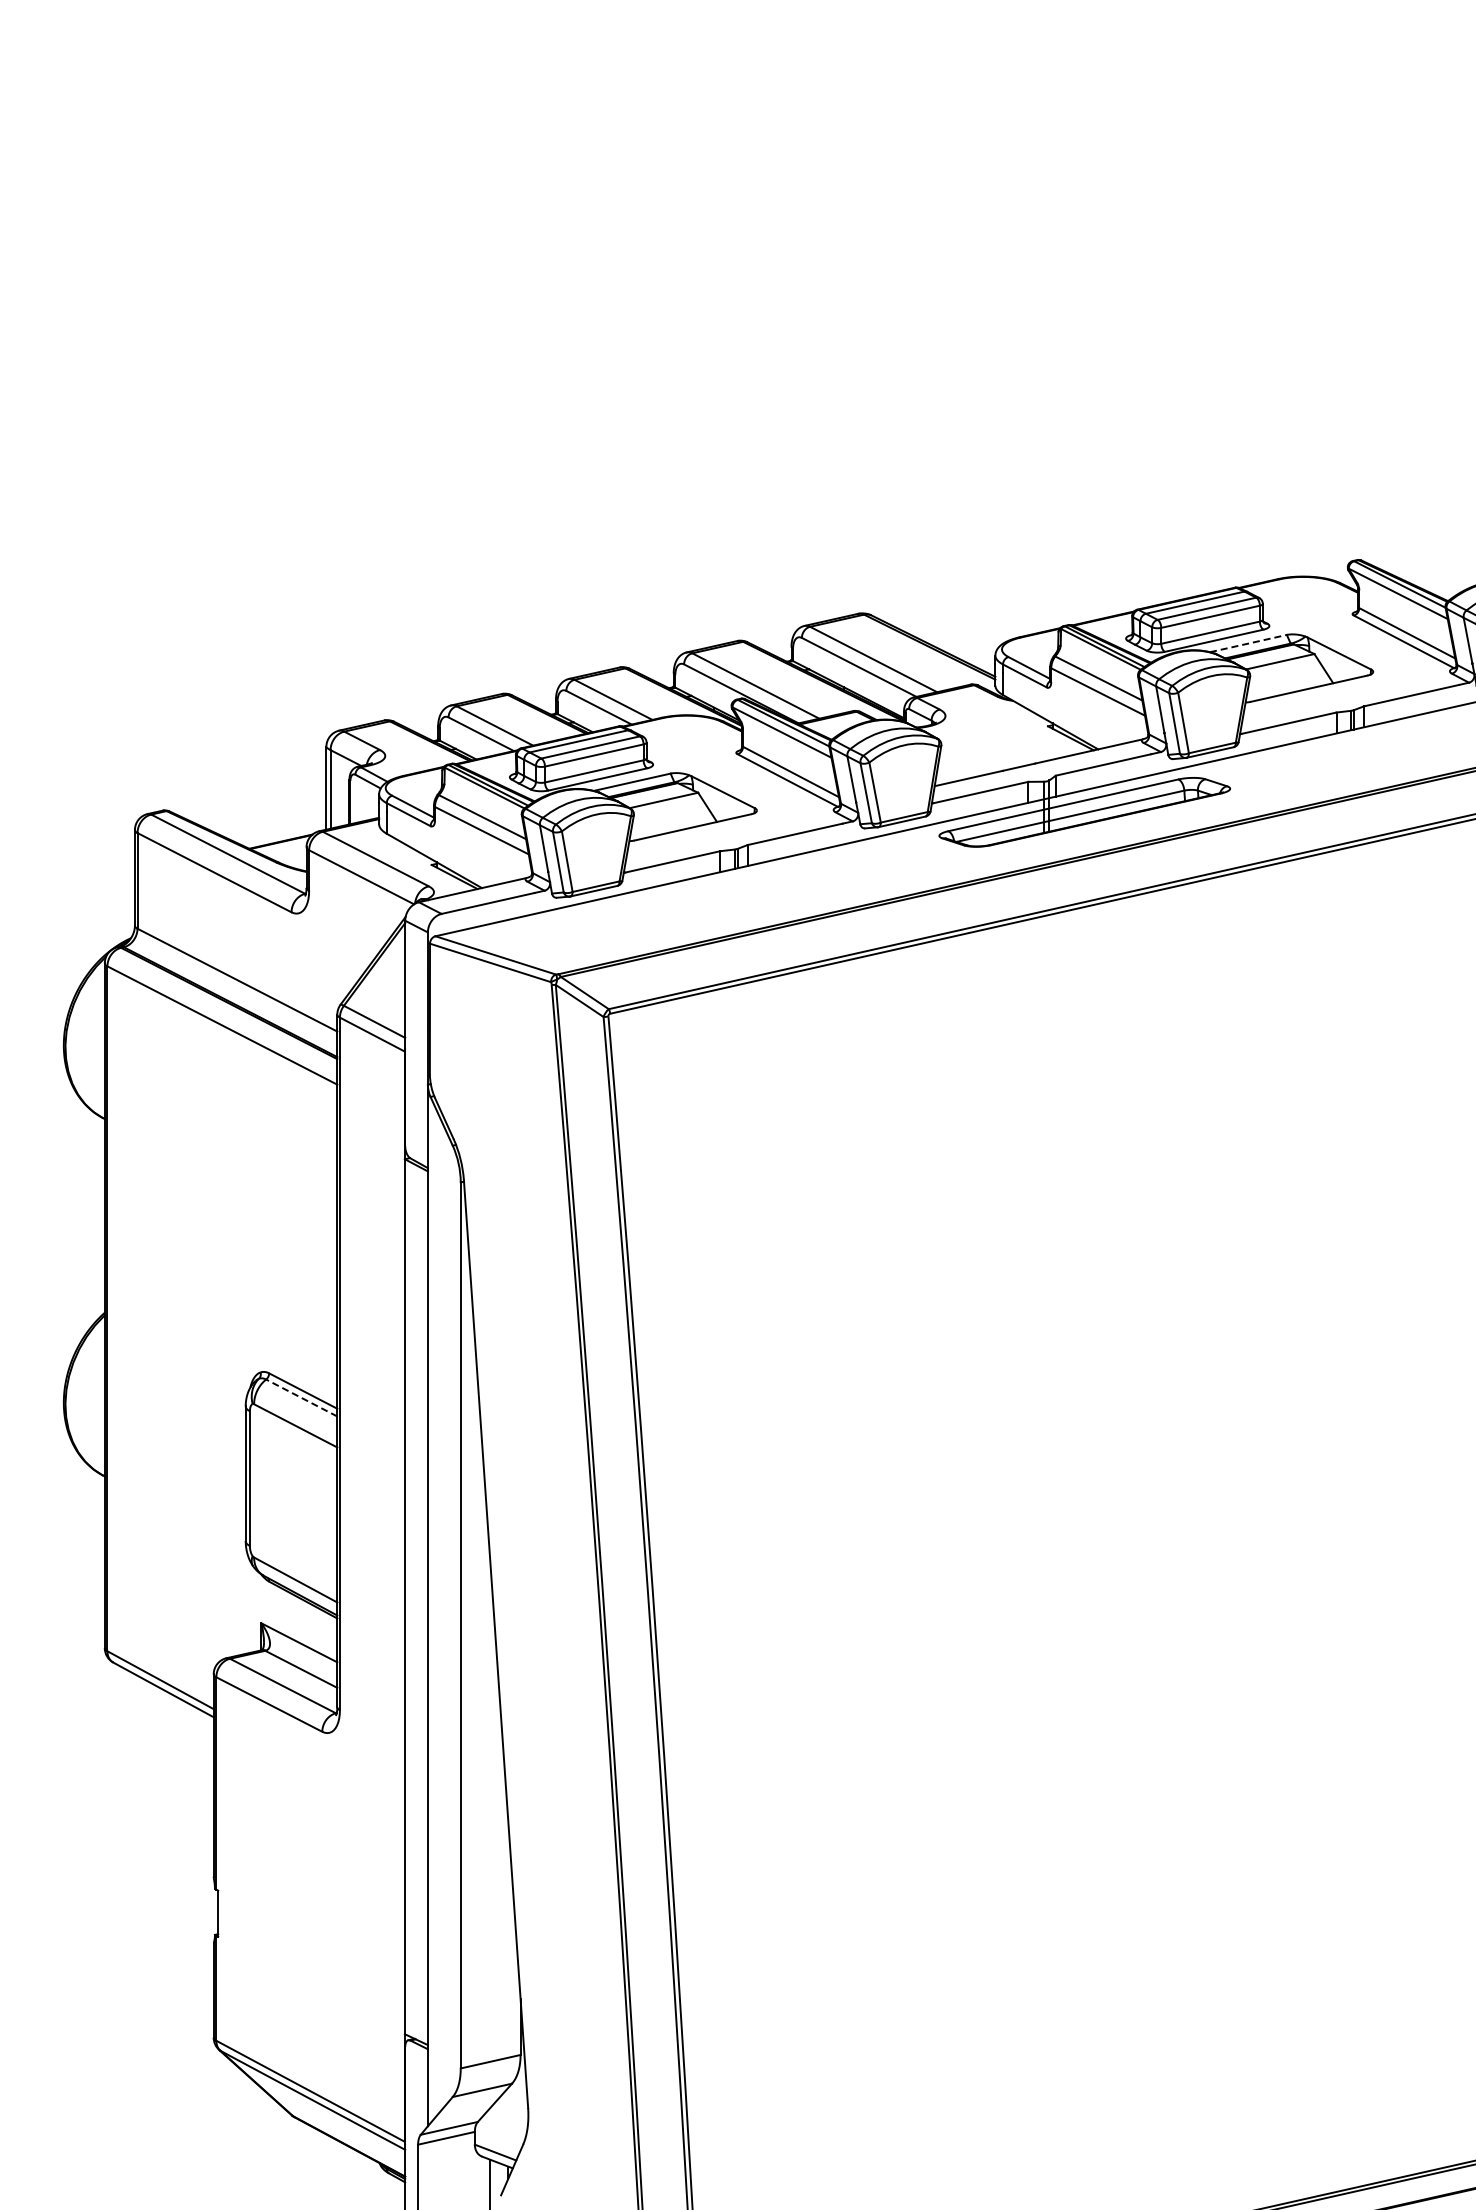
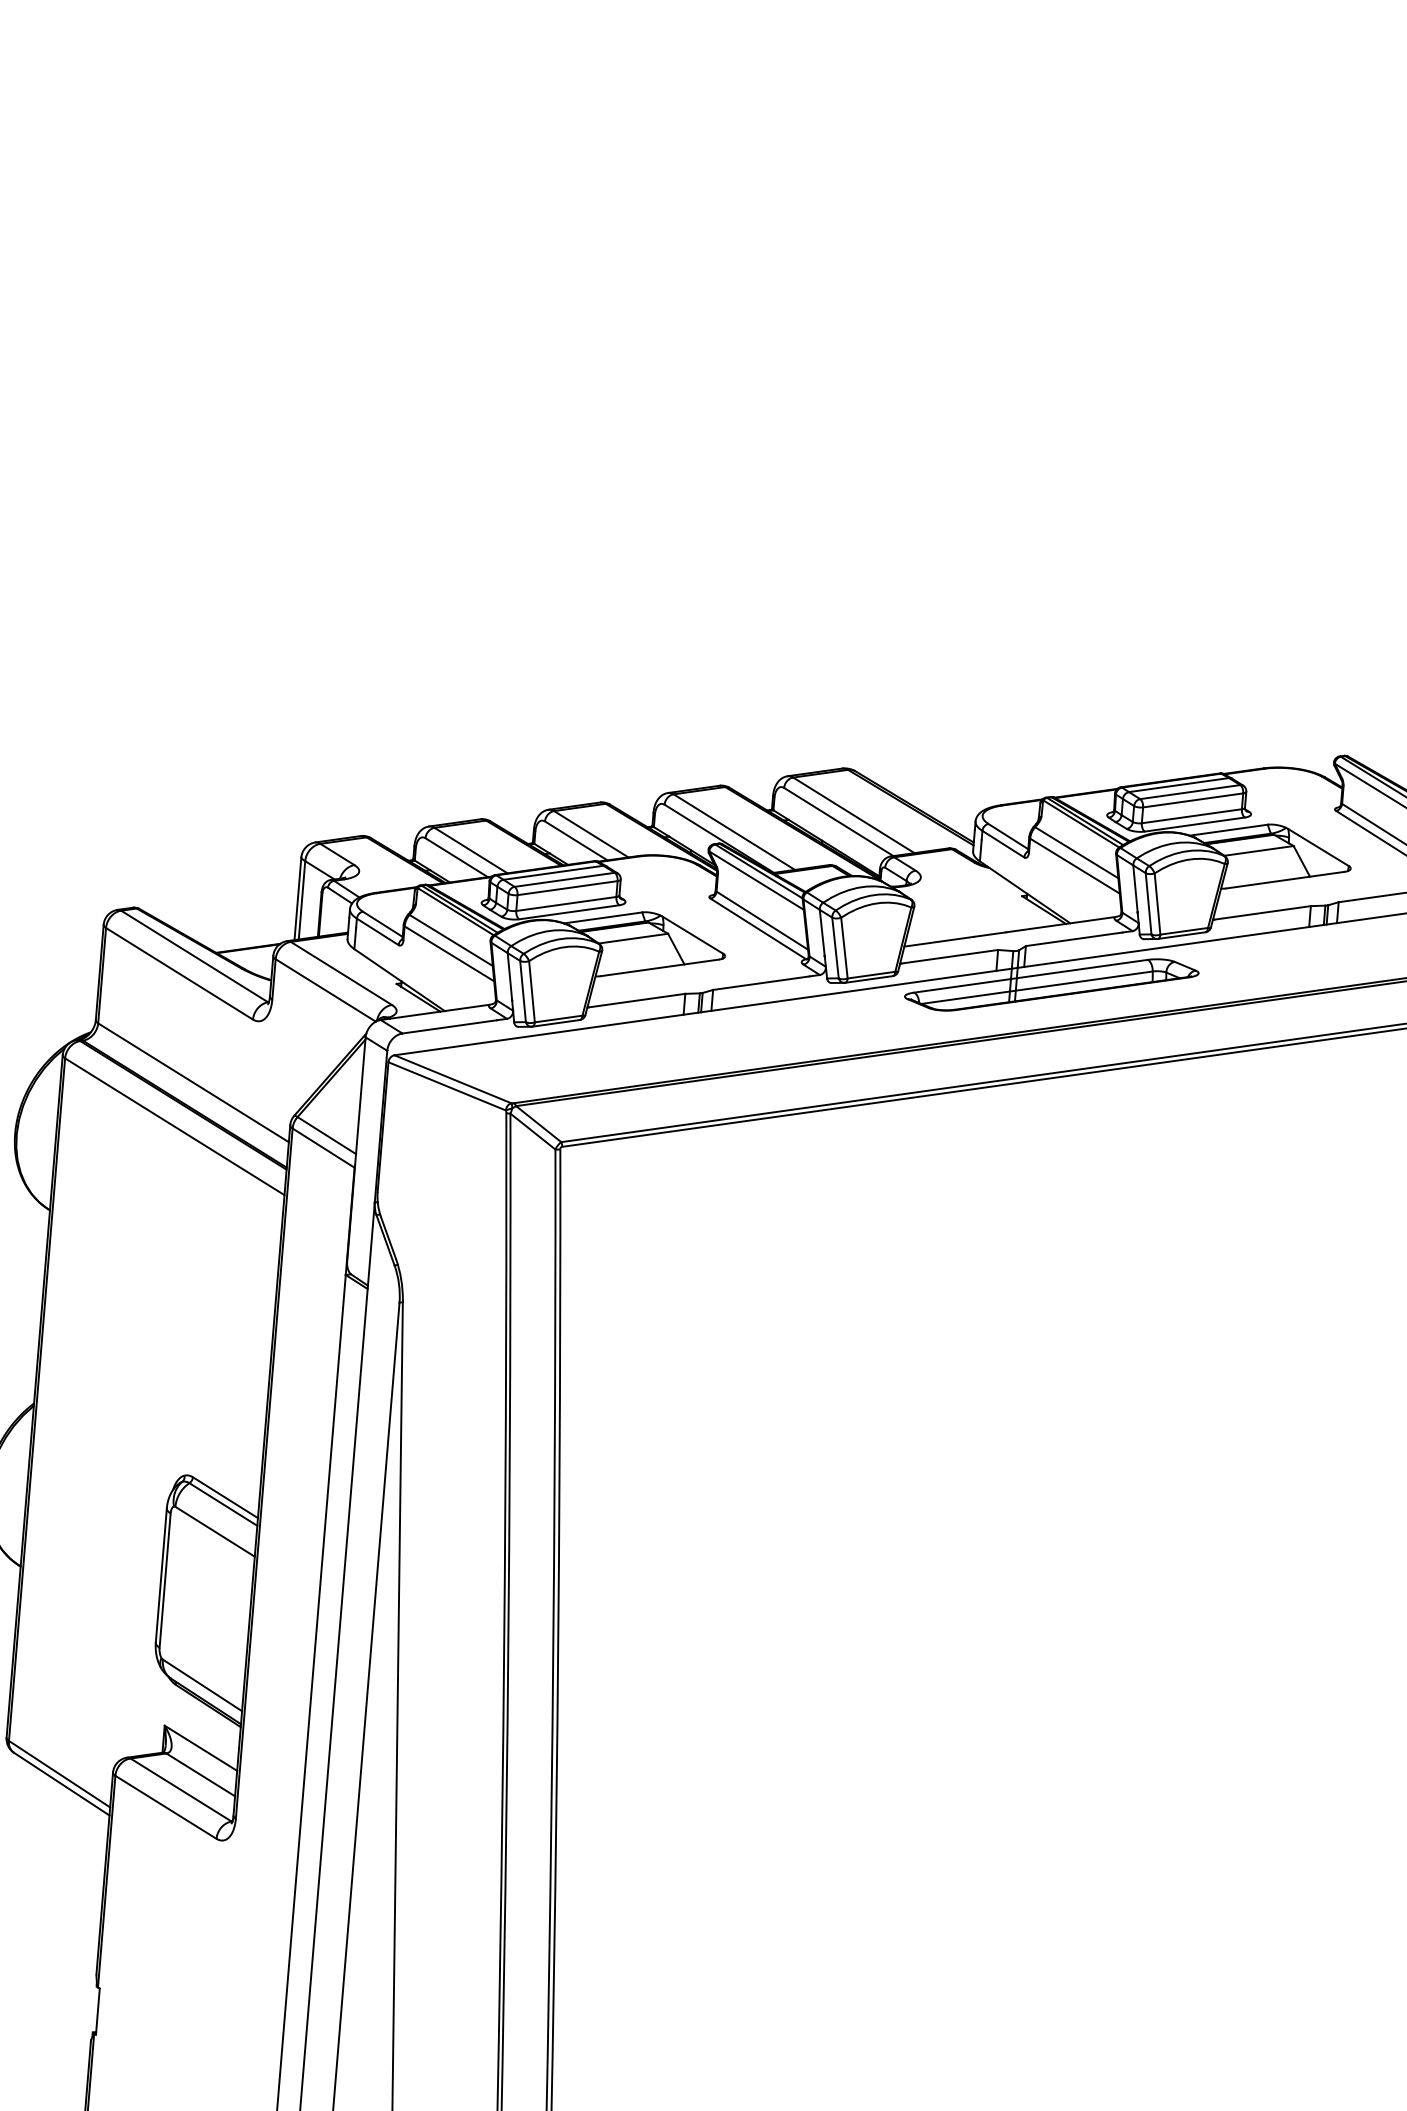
line: (1248, 643) -> (1228, 830), dashed -> solid
line: (301, 1397) -> (223, 1503), dashed -> solid

